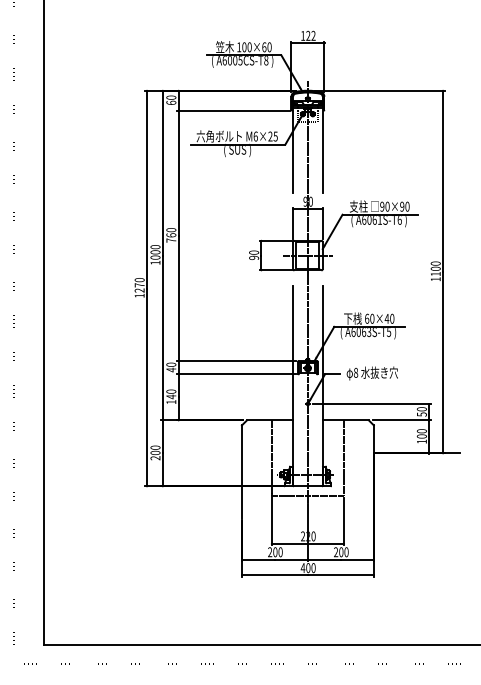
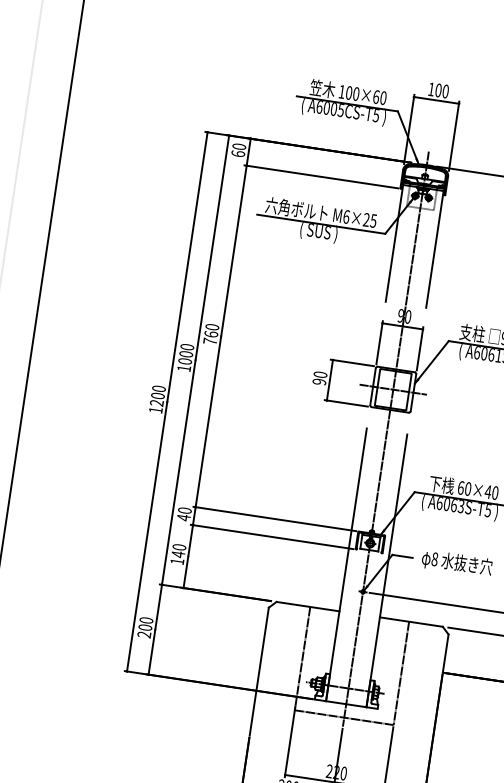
text: (310, 35) -> (441, 90), 122 -> 100
text: (266, 60) -> (376, 115), A6005CS-T8 -> A6005CS-T5
text: (139, 285) -> (157, 396), 1270 -> 1200

